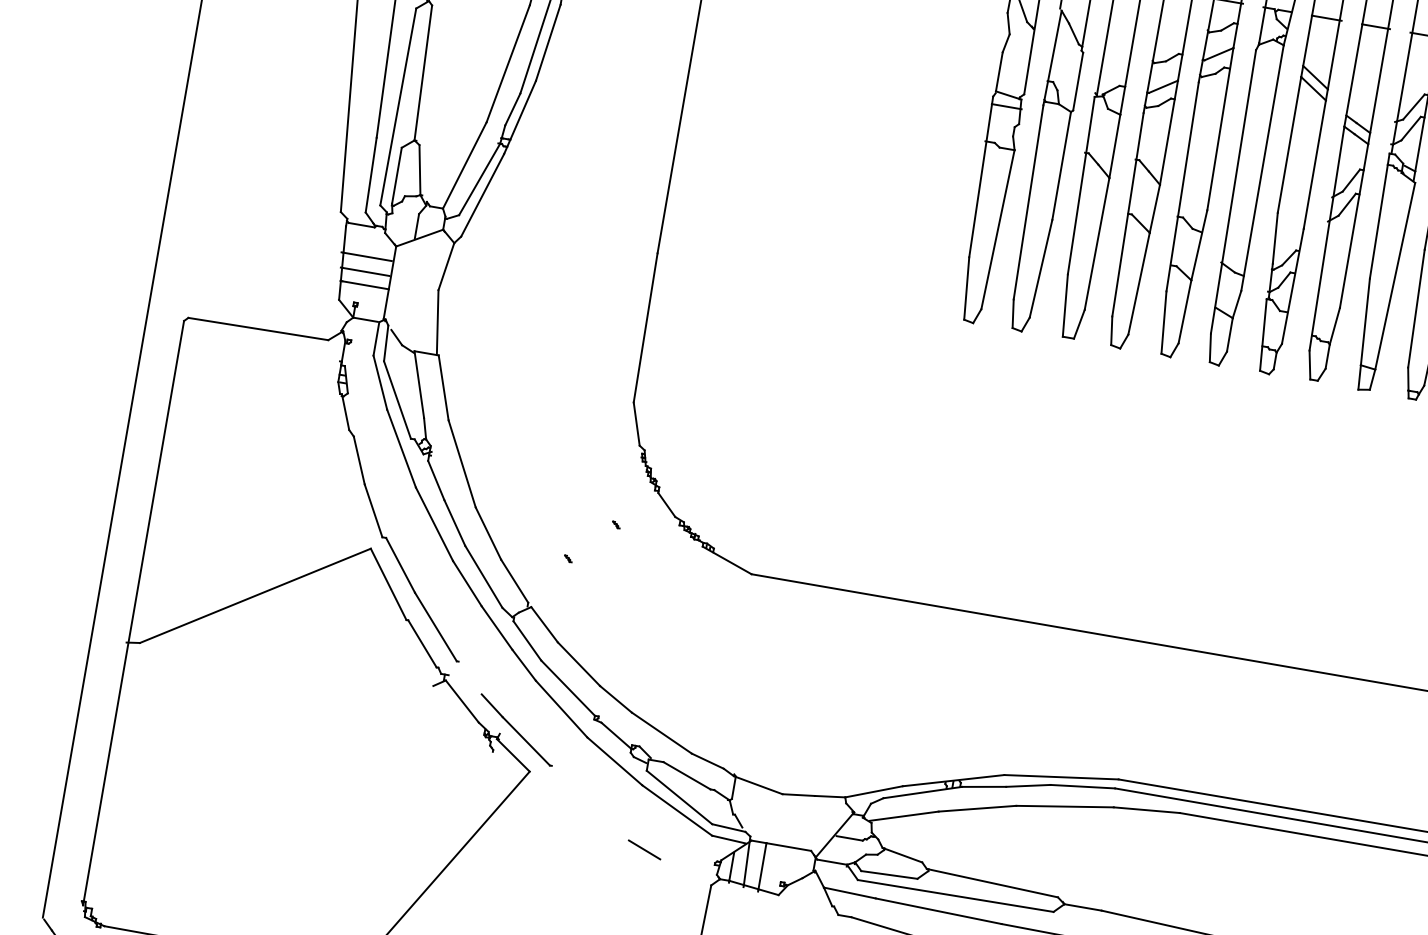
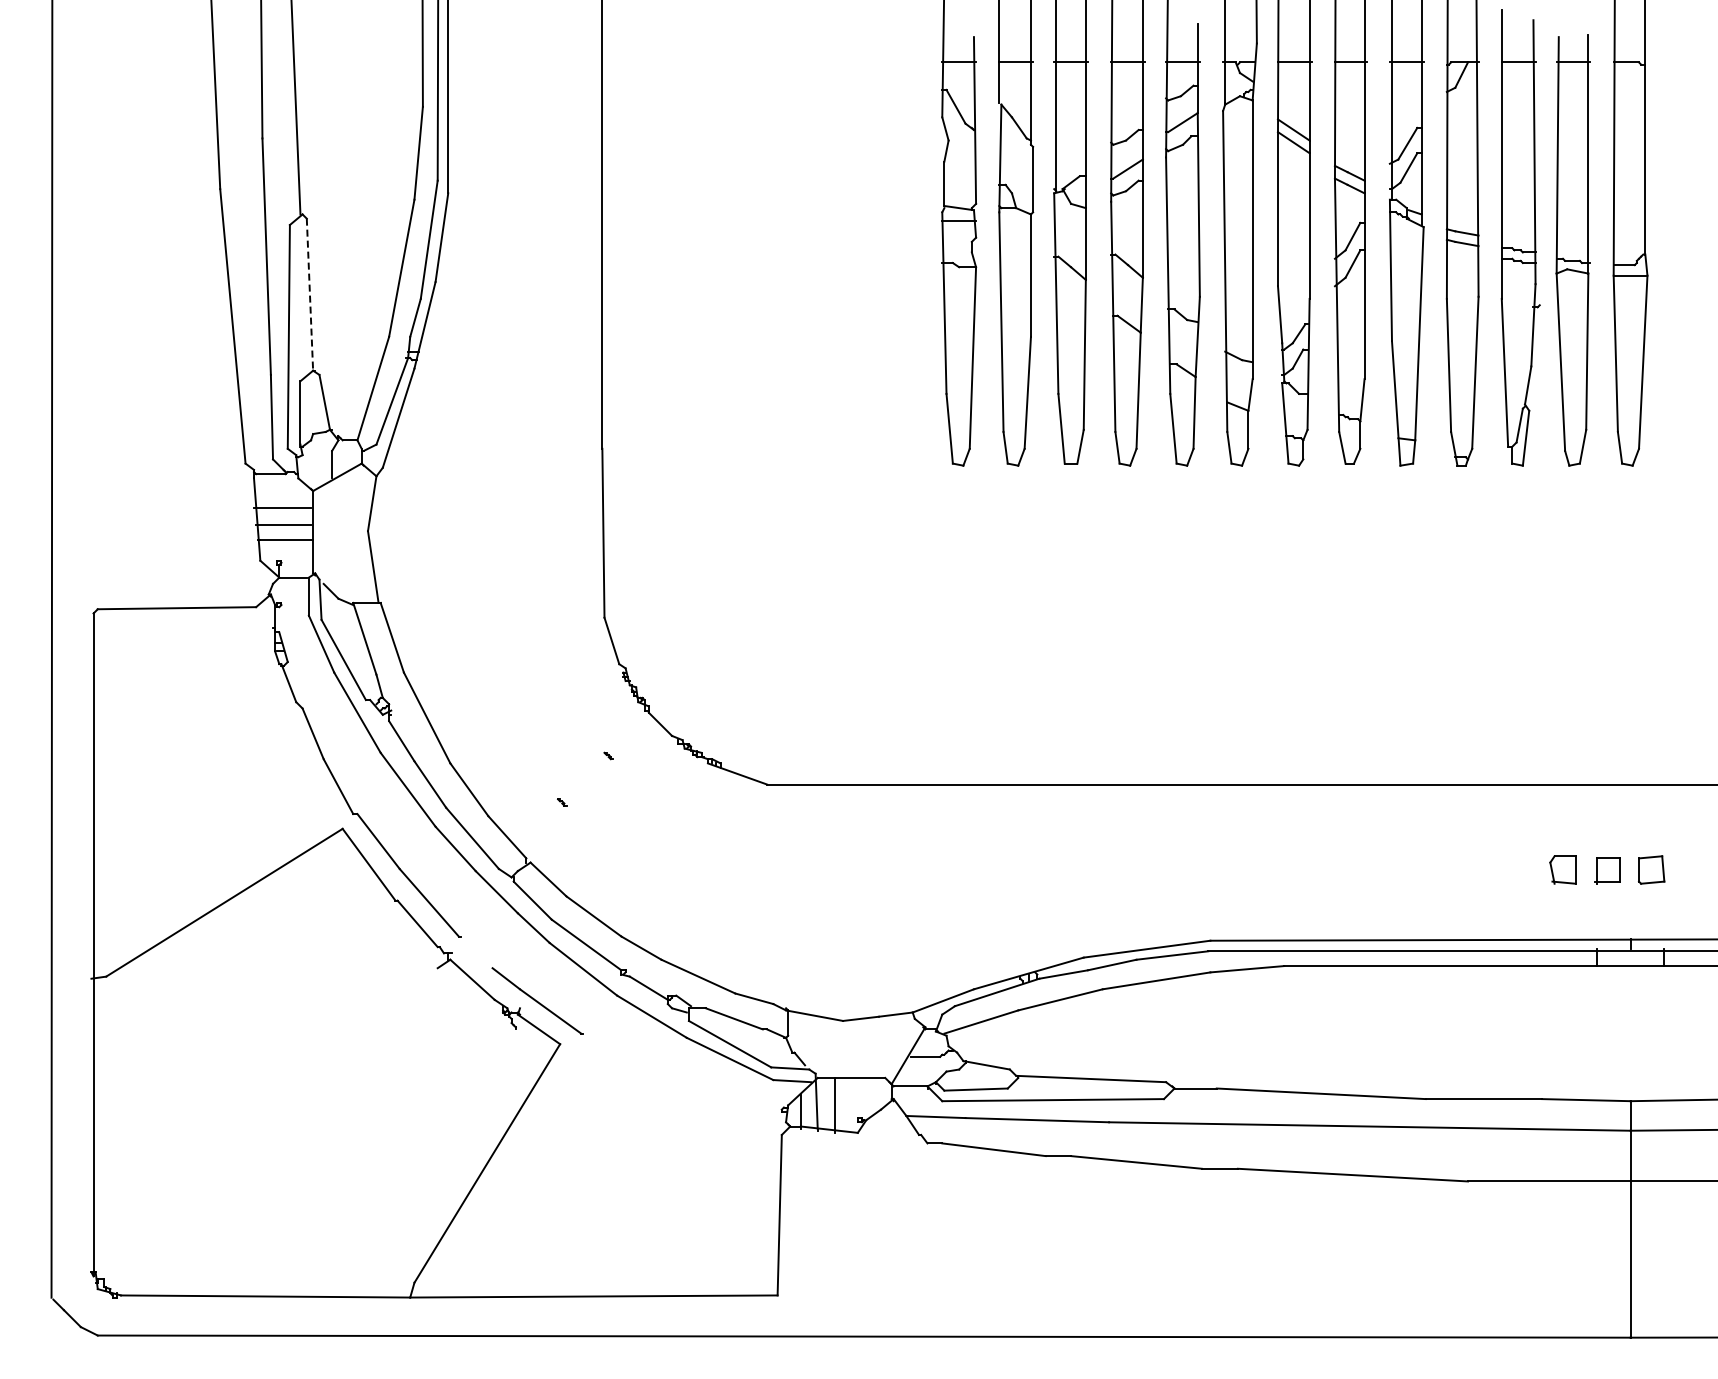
line: (422, 73) -> (309, 295), solid -> dashed
line: (644, 849) -> (701, 1108), removed

